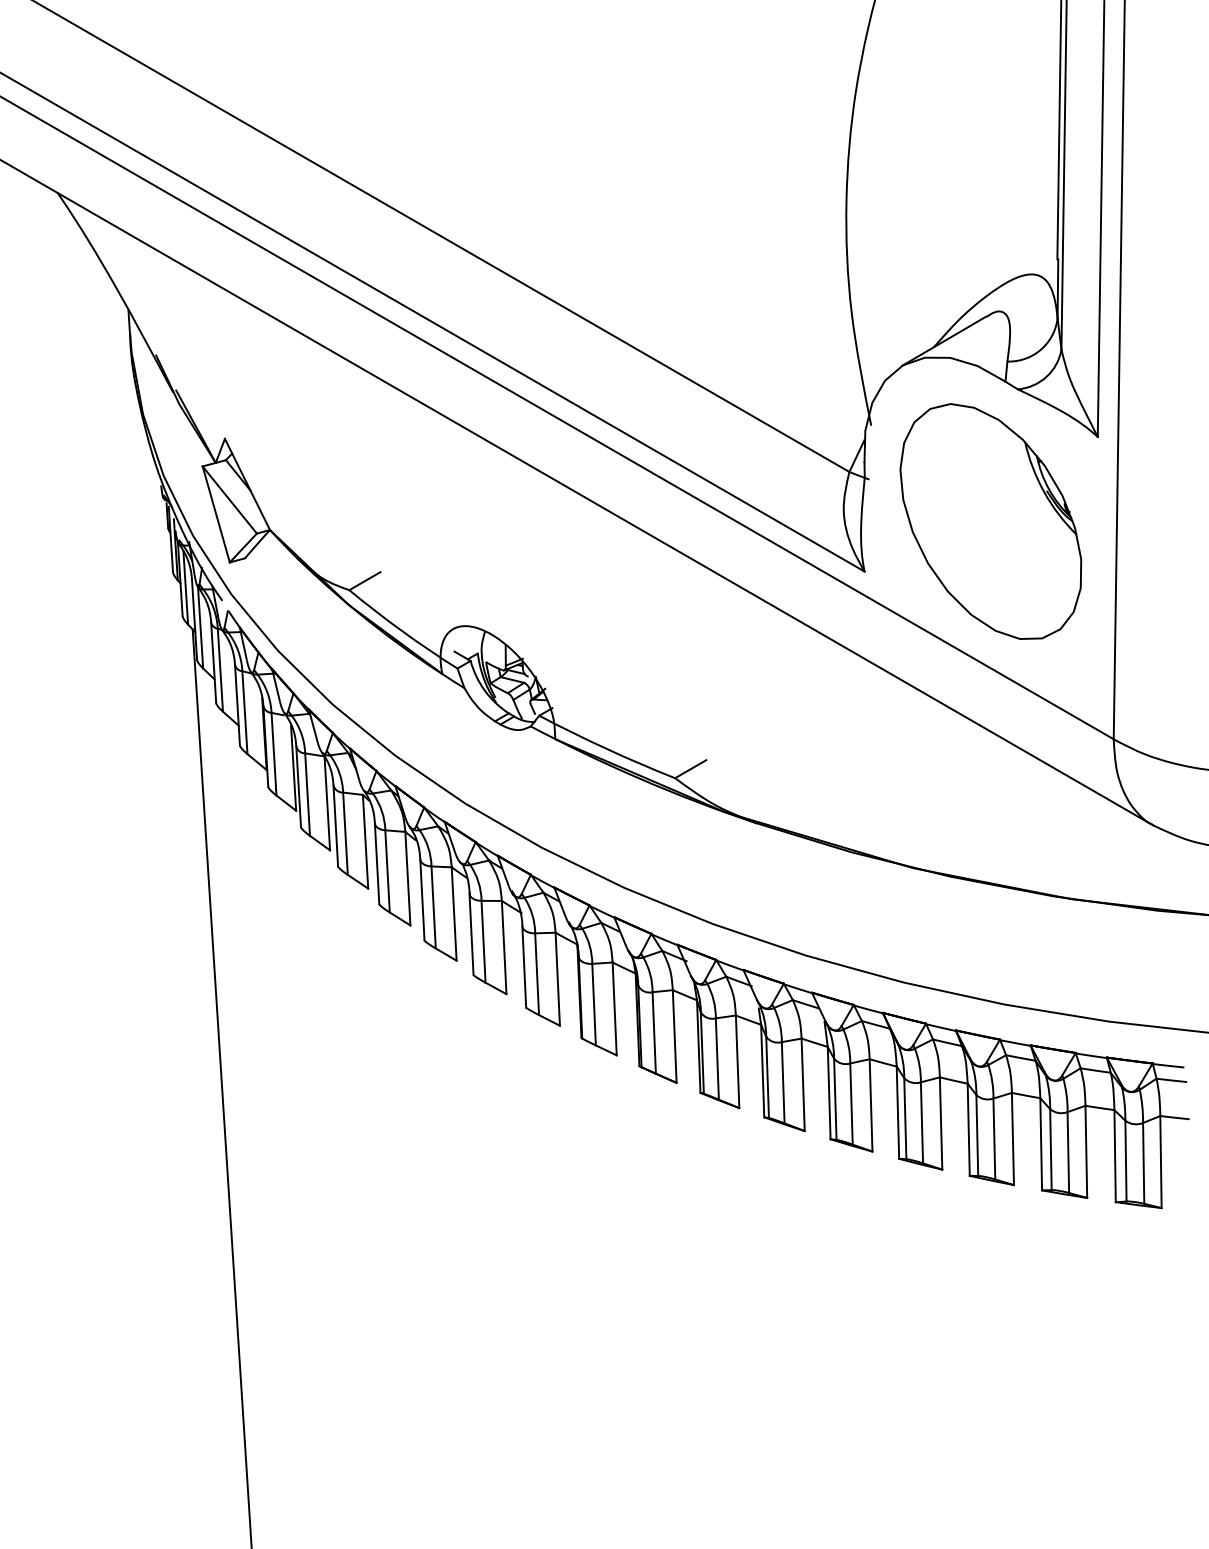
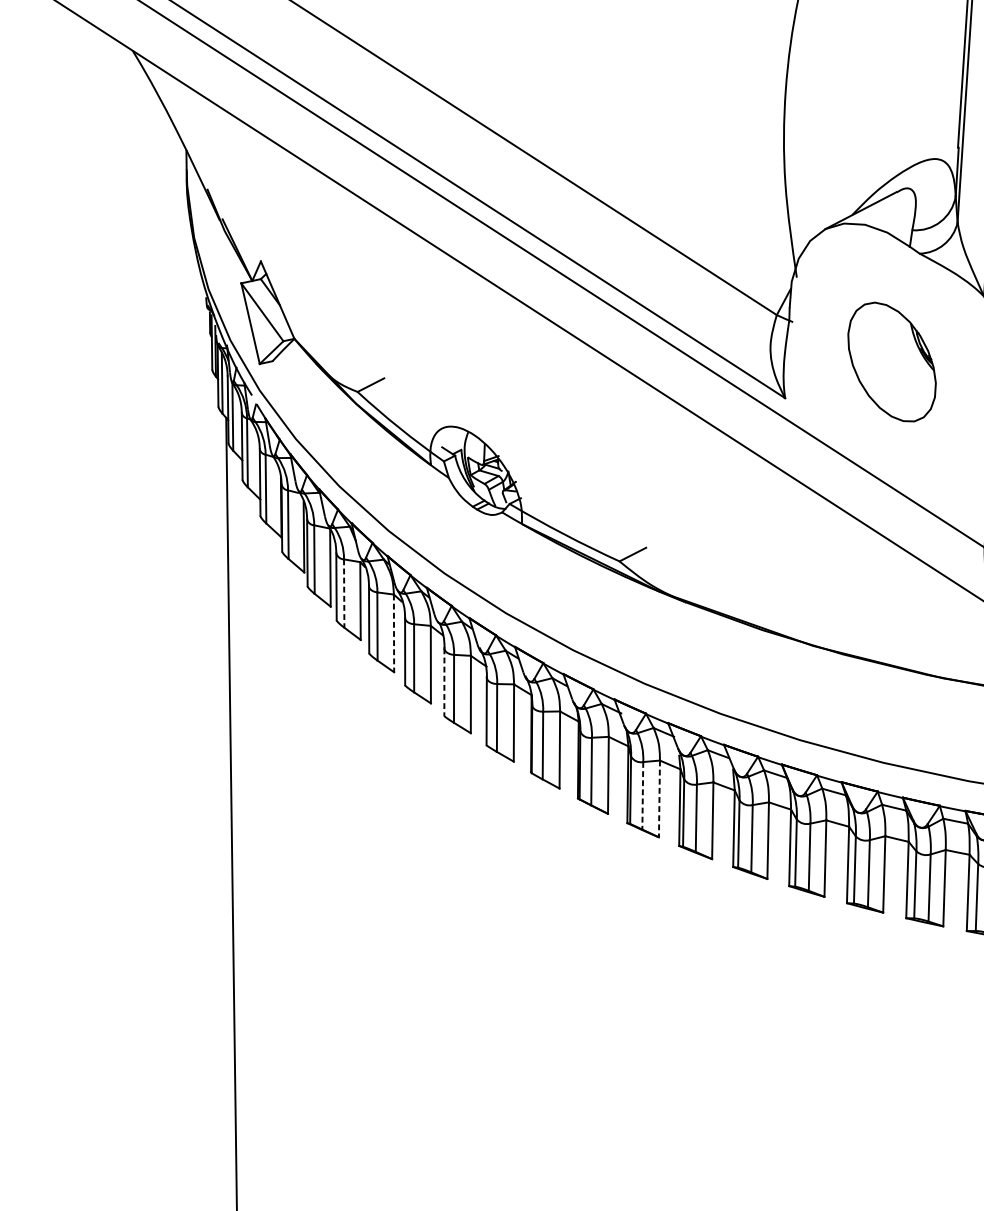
part: (990, 521) -> (891, 362), size x0.6
line: (345, 834) -> (344, 594), solid -> dashed
line: (407, 878) -> (393, 633), solid -> dashed
line: (471, 934) -> (444, 682), solid -> dashed
line: (717, 1059) -> (642, 796), solid -> dashed
line: (737, 1062) -> (659, 799), solid -> dashed

